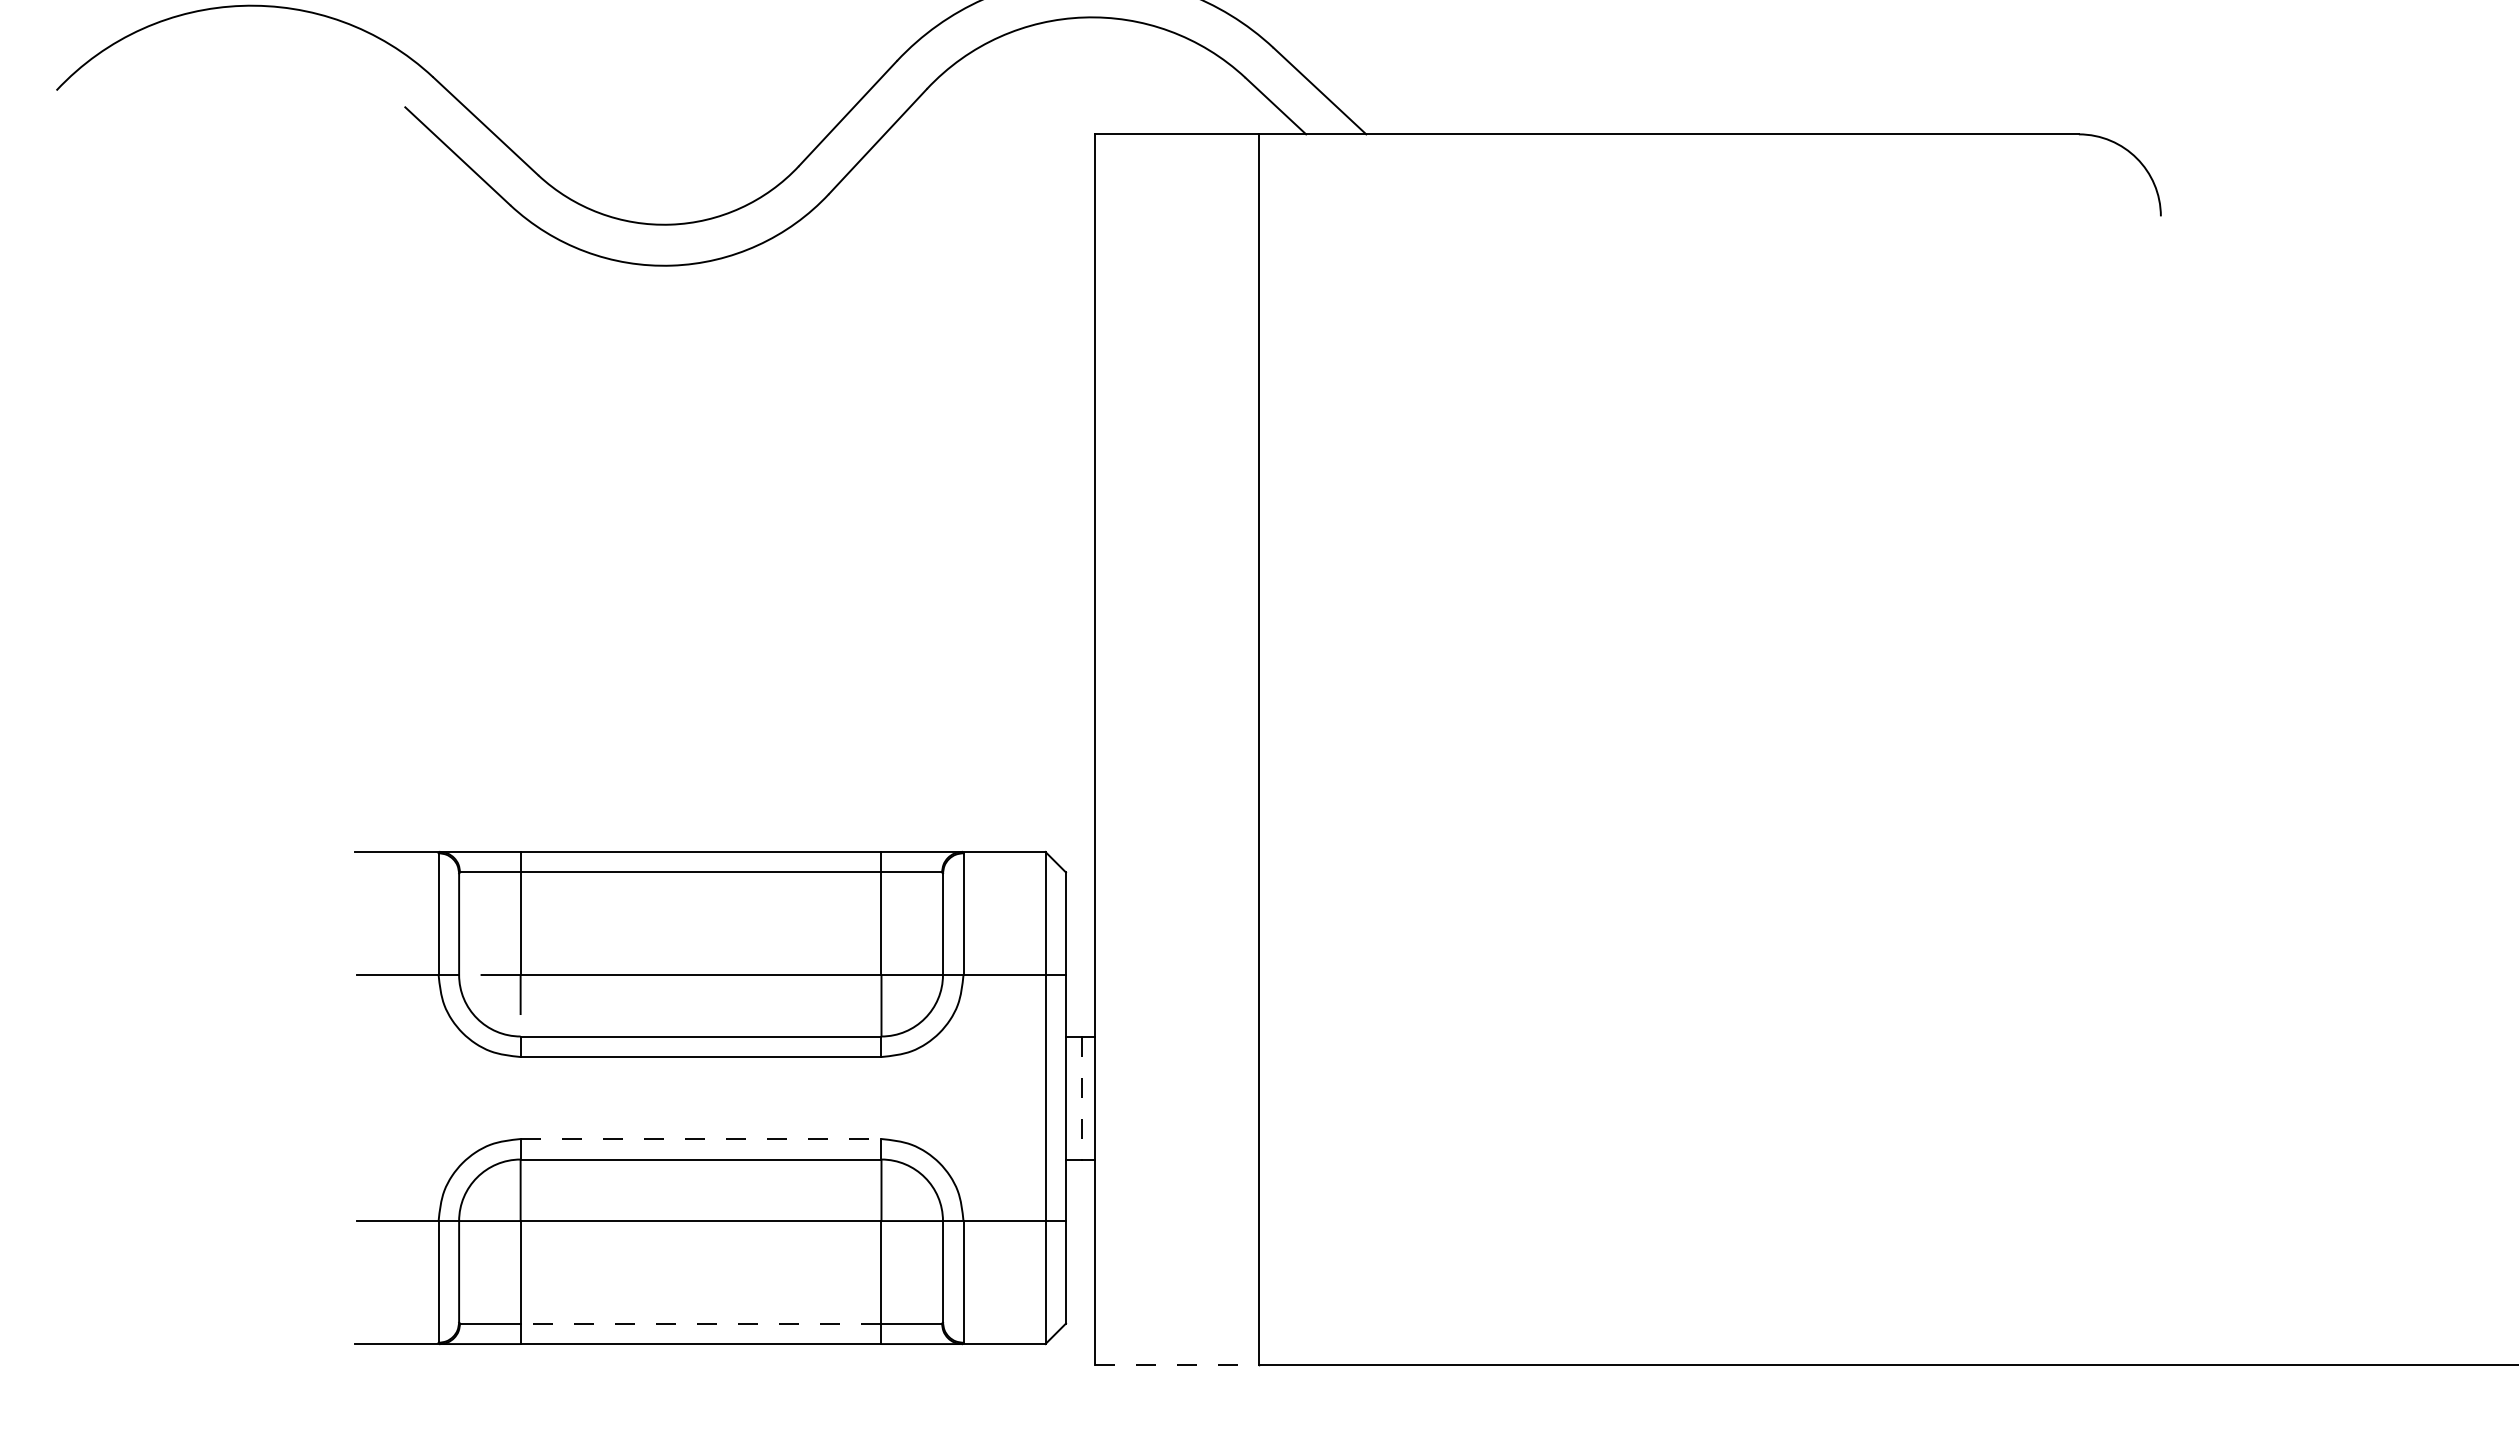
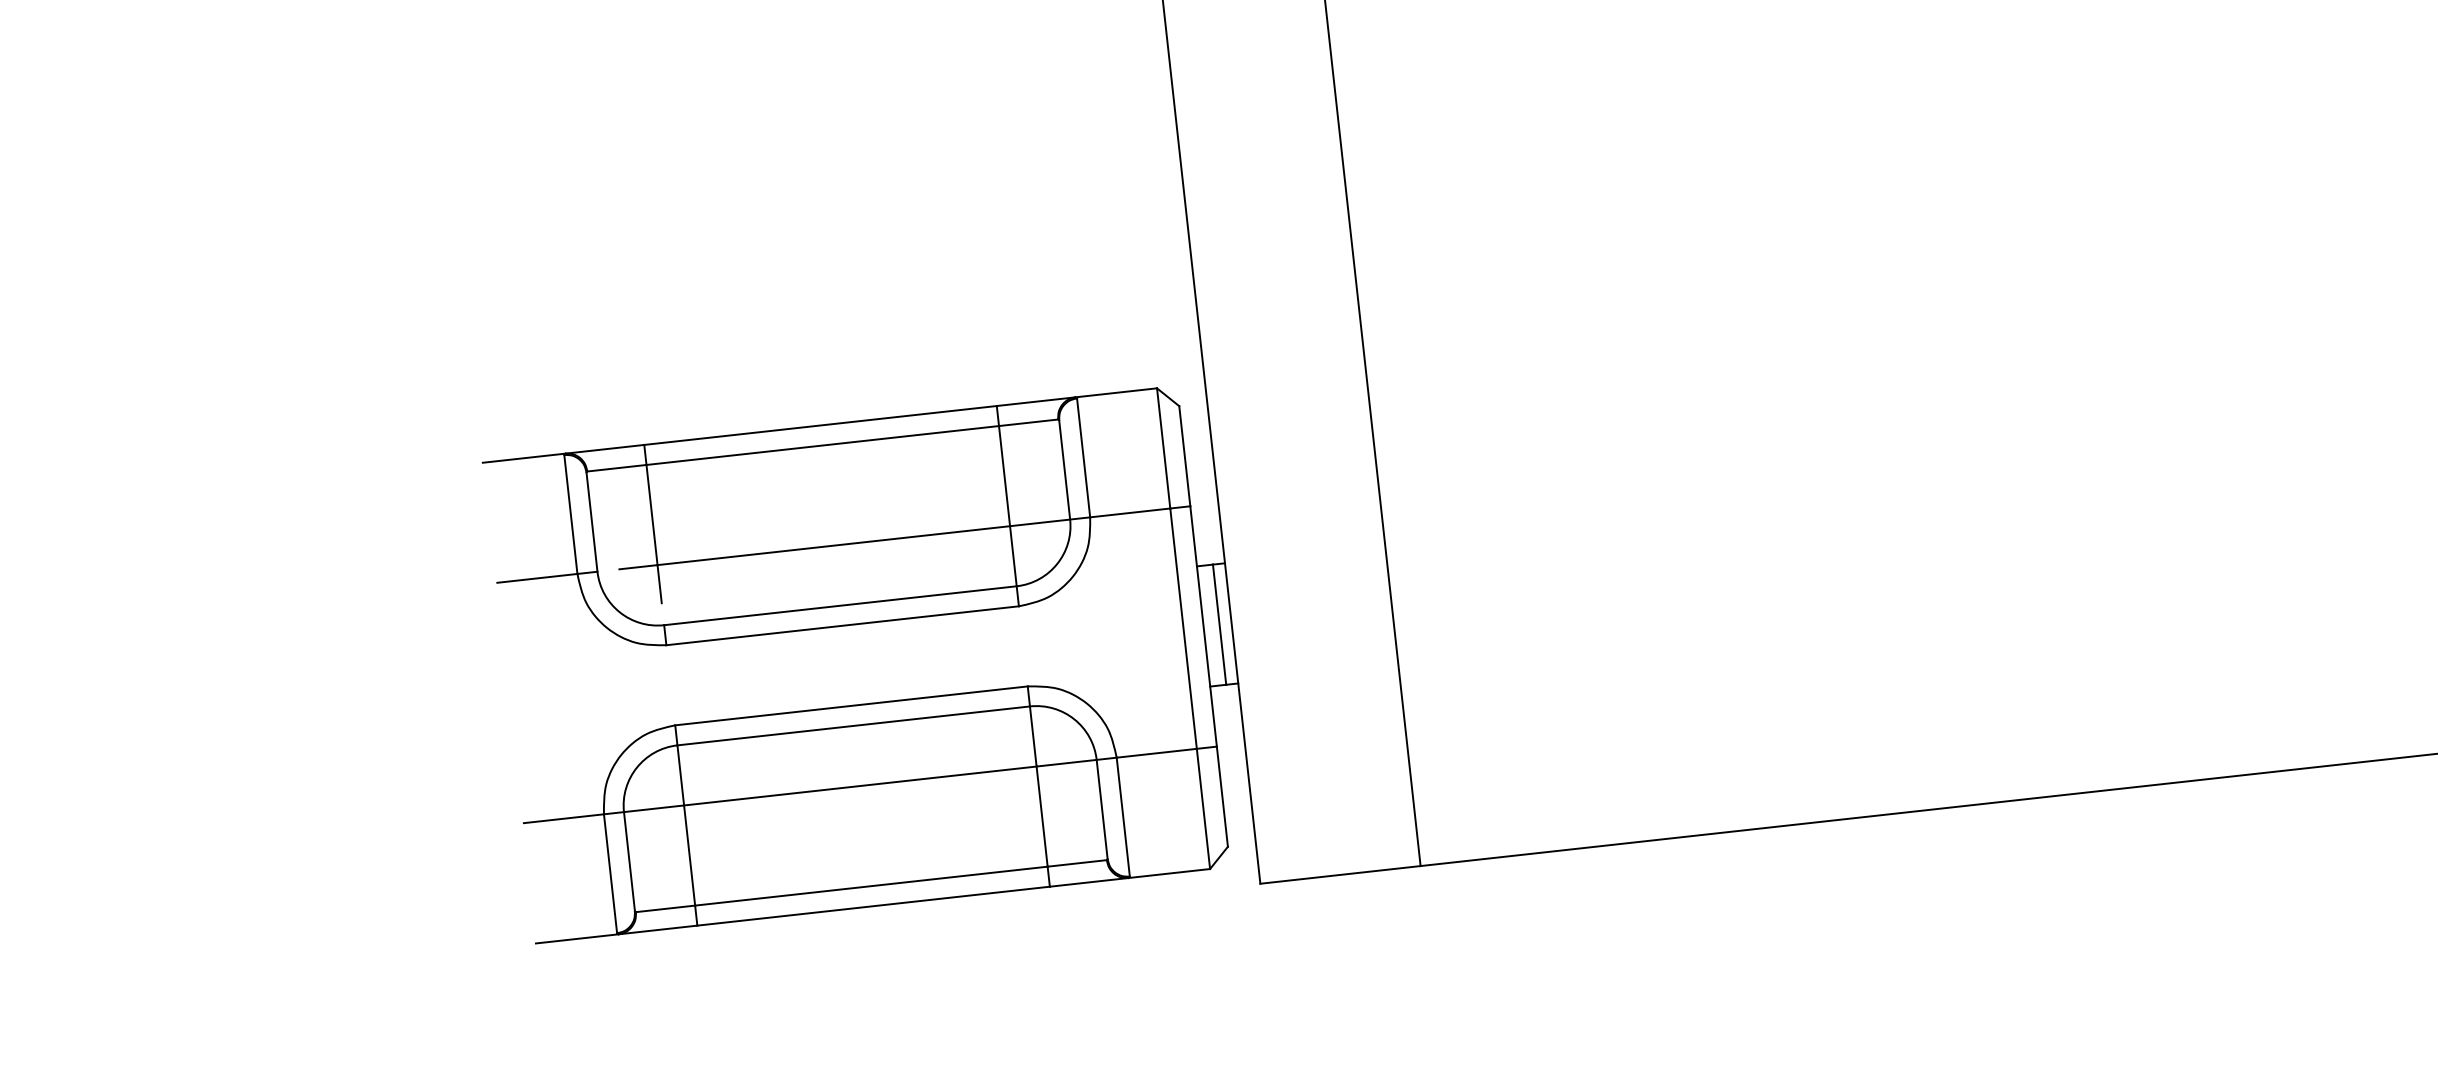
line: (1082, 1098) -> (1219, 625), dashed -> solid
line: (701, 1139) -> (851, 706), dashed -> solid
line: (700, 1323) -> (870, 886), dashed -> solid
line: (1177, 1364) -> (1341, 874), dashed -> solid

